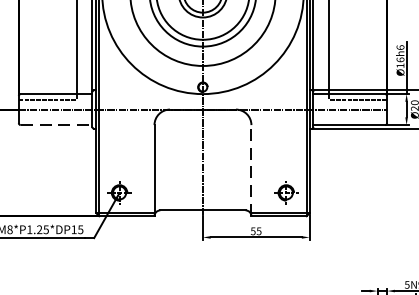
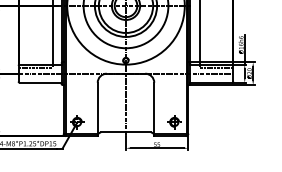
line: (56, 124) -> (40, 82), dashed -> solid
line: (251, 170) -> (154, 109), dashed -> solid

